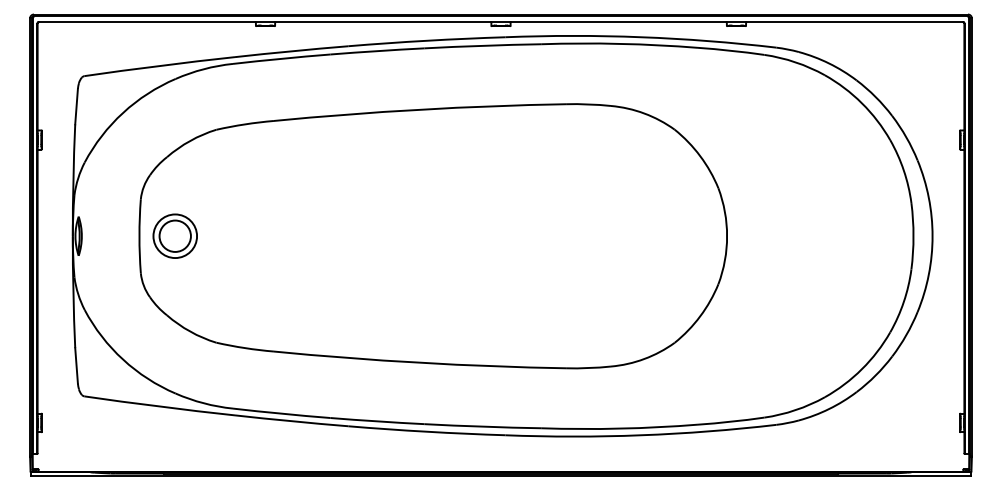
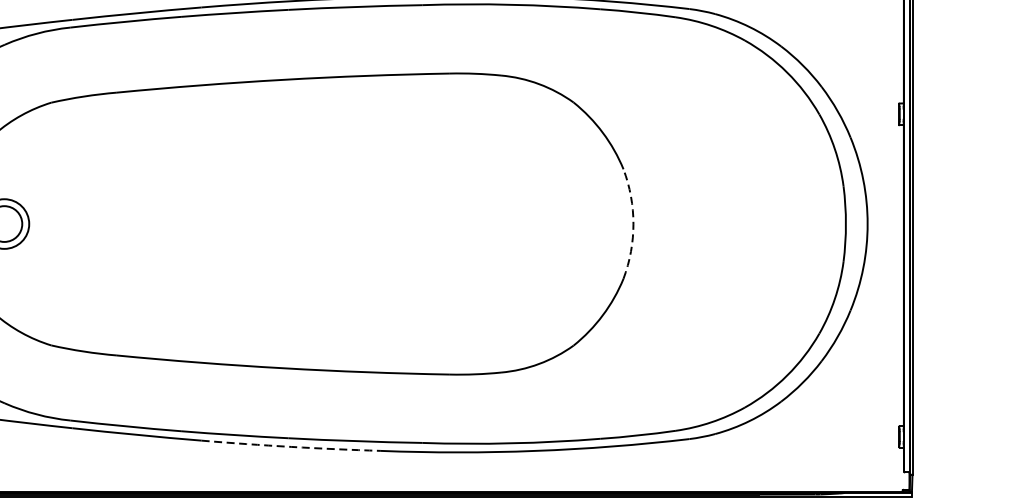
arc: (727, 236) -> (633, 224), solid -> dashed
arc: (426, 431) -> (290, 446), solid -> dashed

